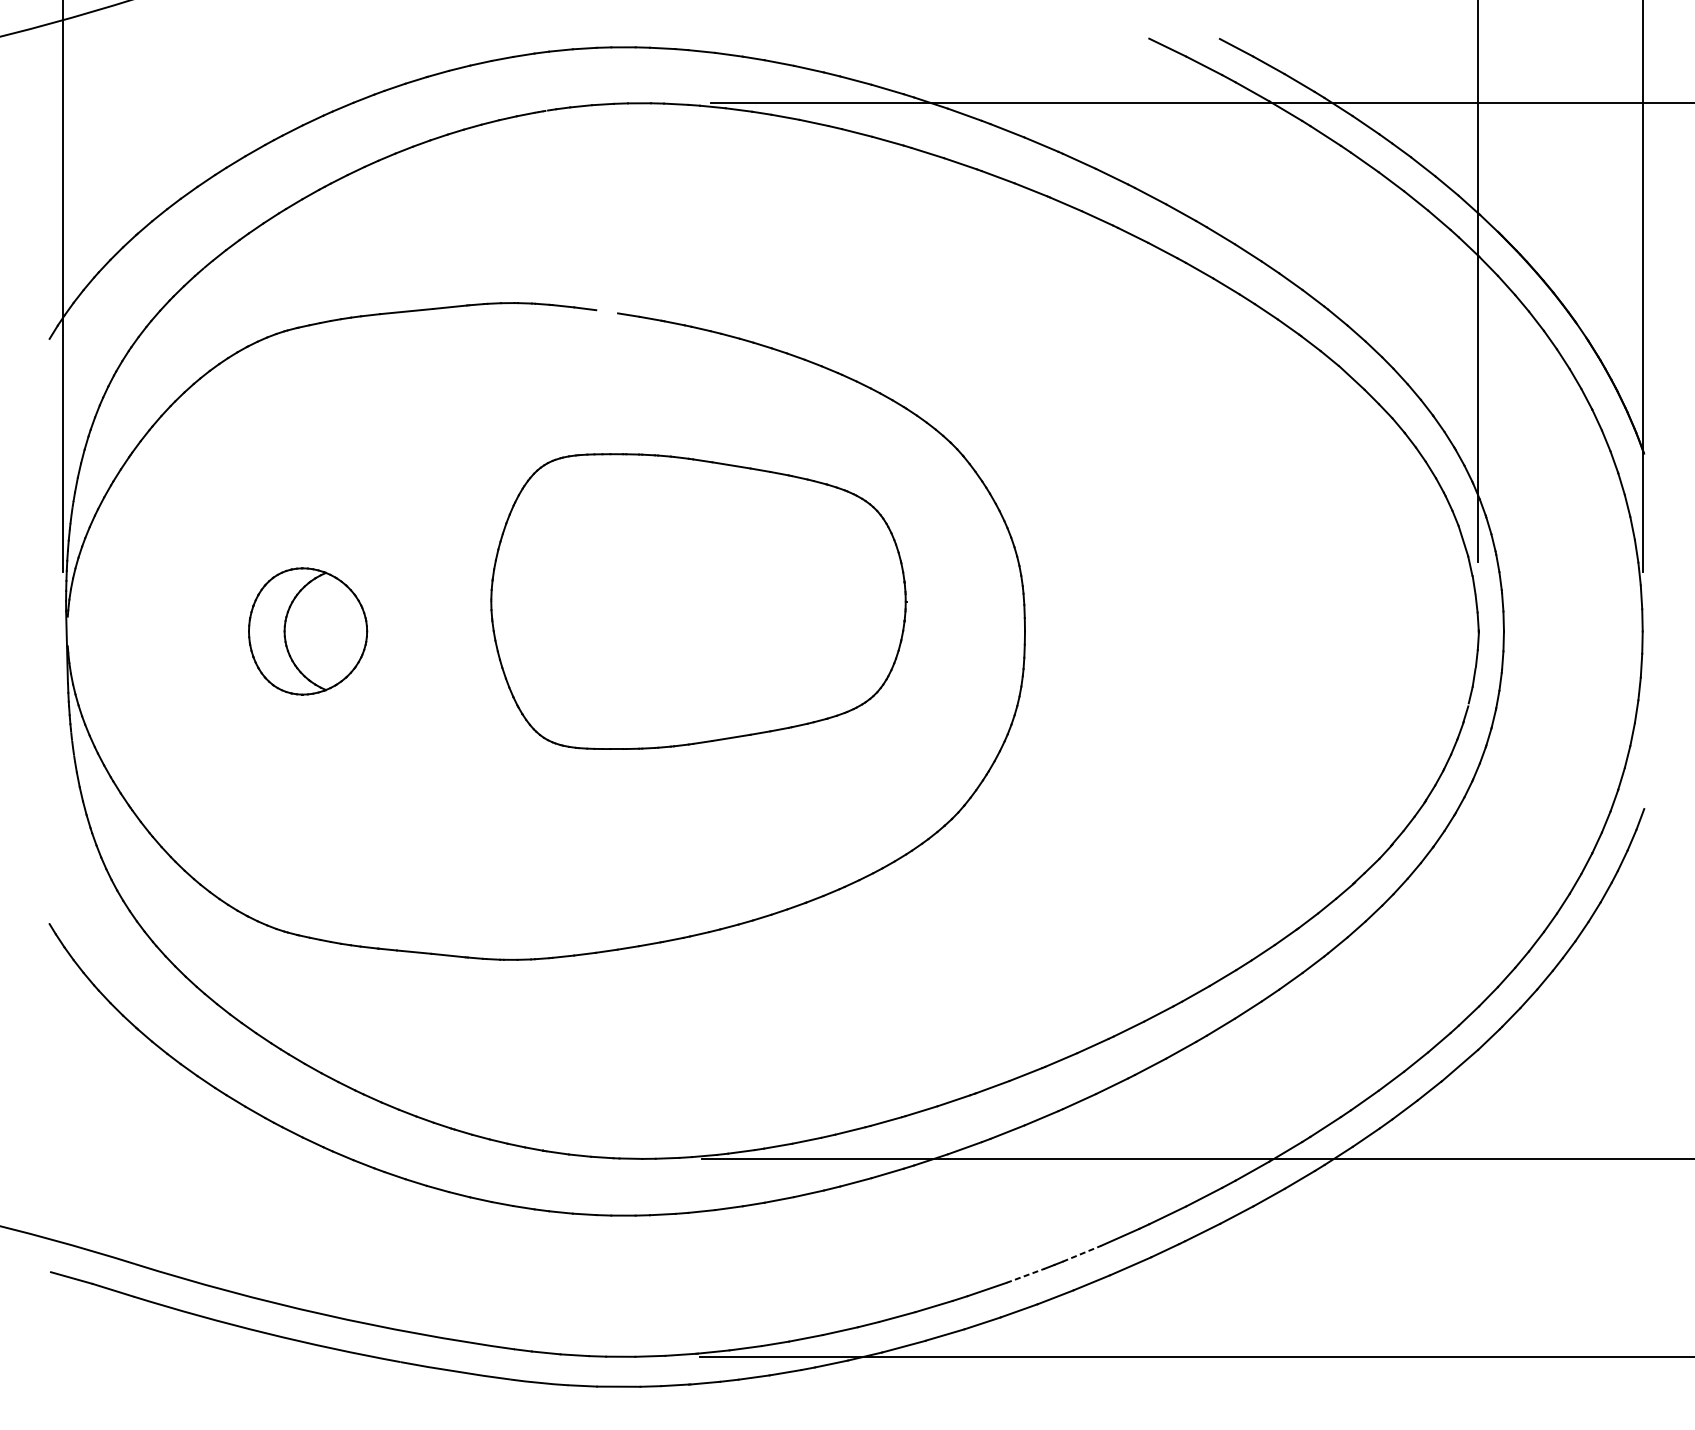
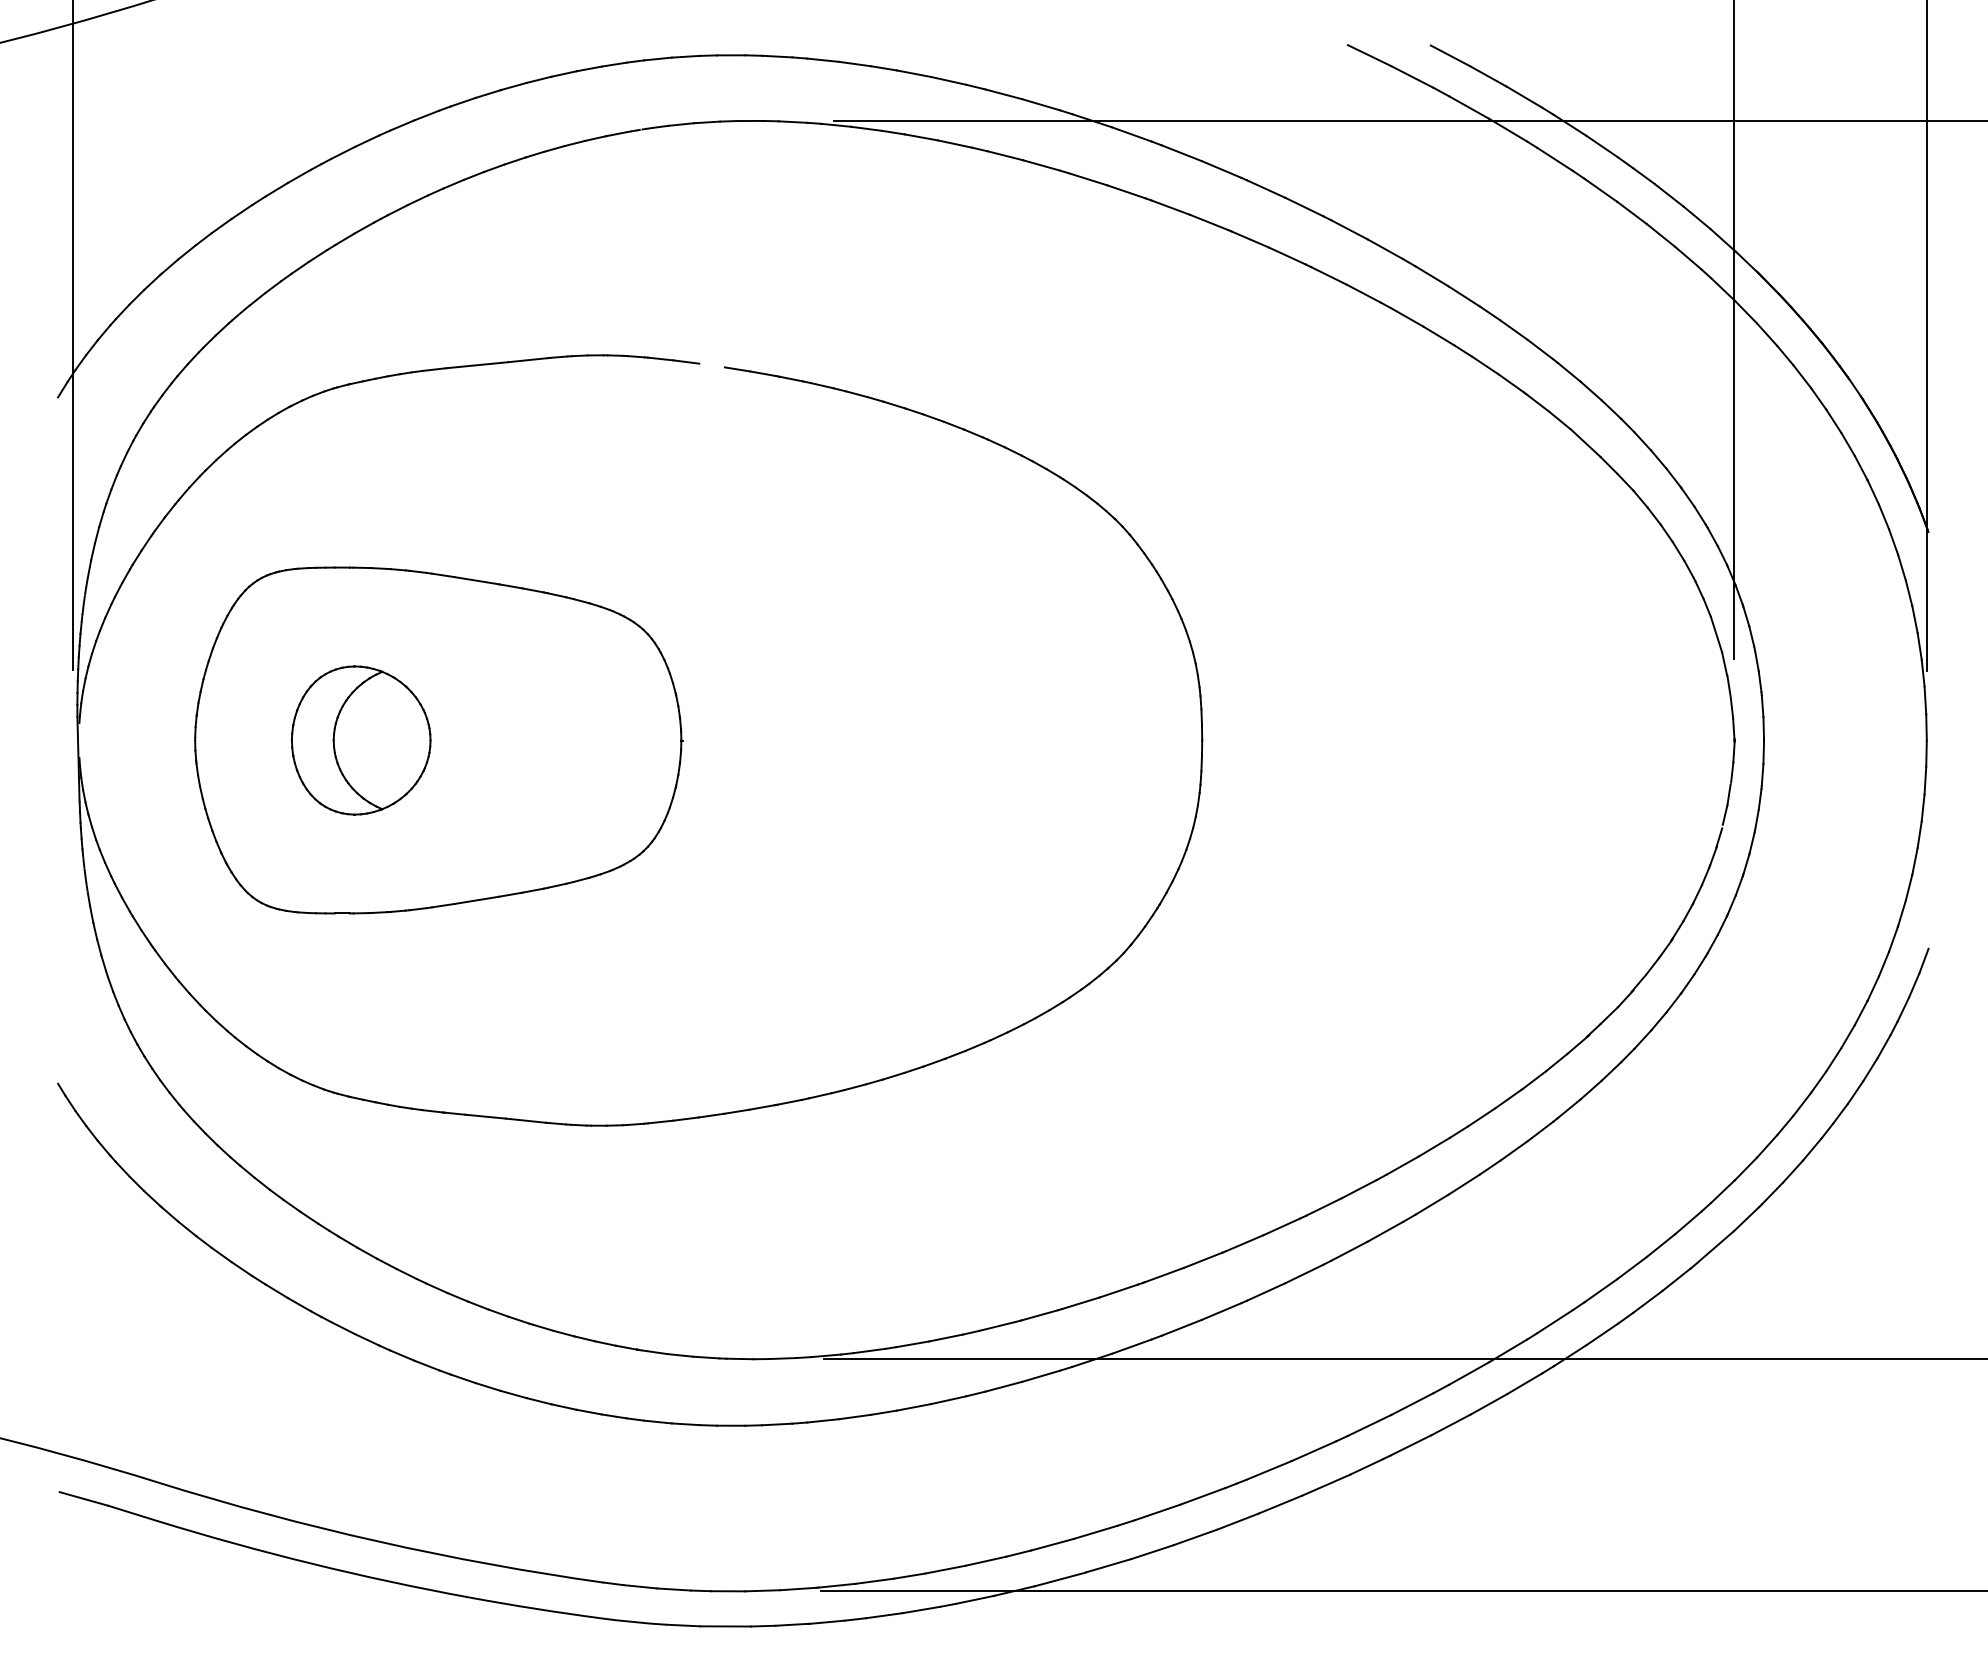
part: (698, 601) -> (438, 740), moved
line: (1081, 1253) -> (1268, 1470), dashed -> solid
line: (1026, 1275) -> (1203, 1496), dashed -> solid

